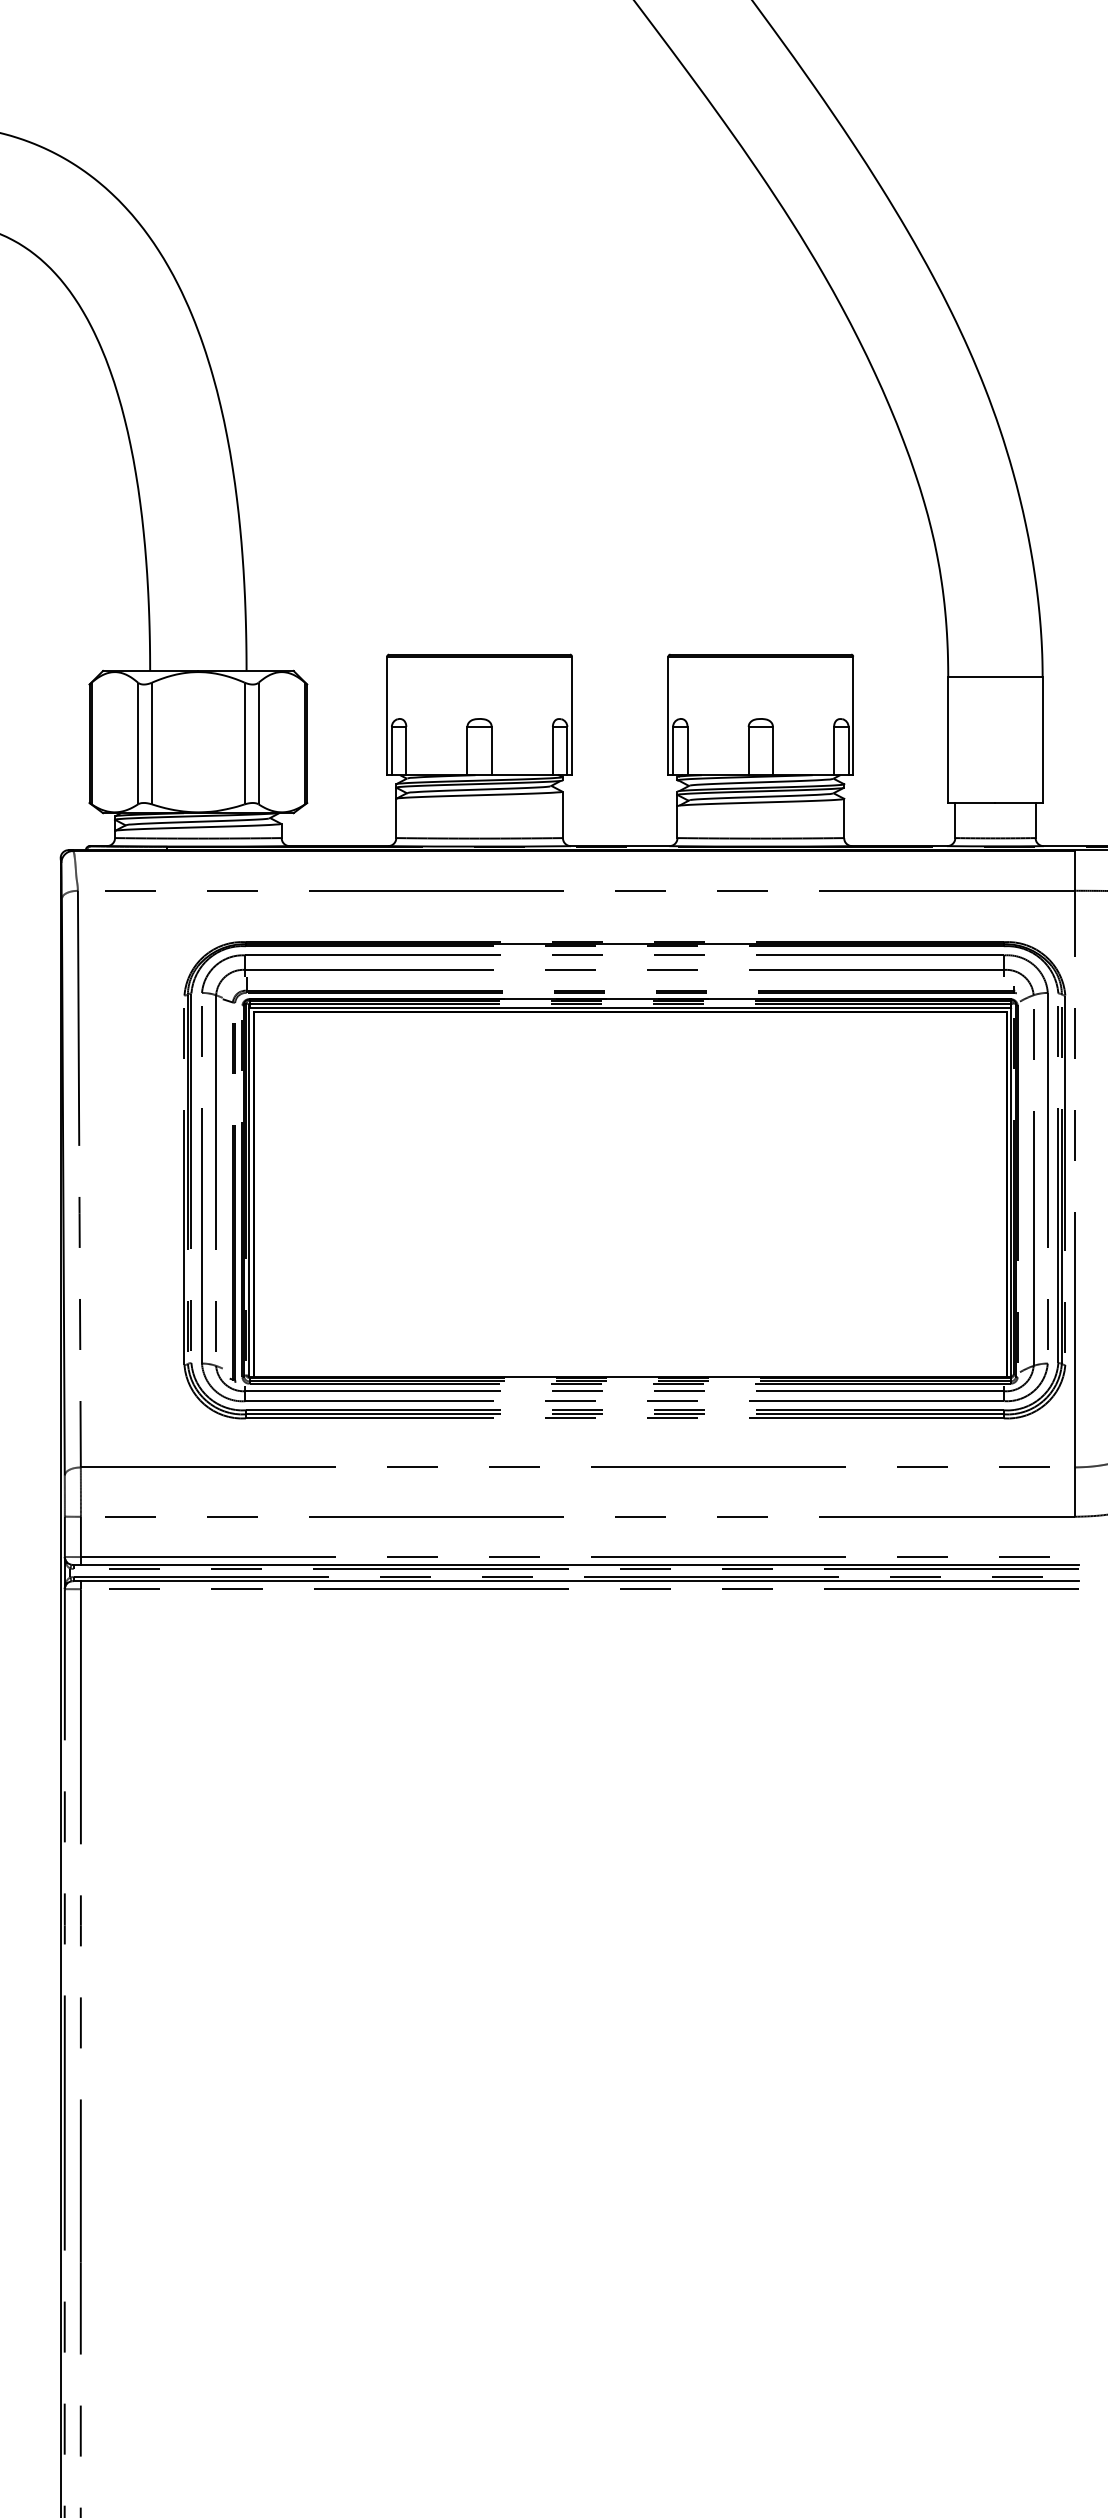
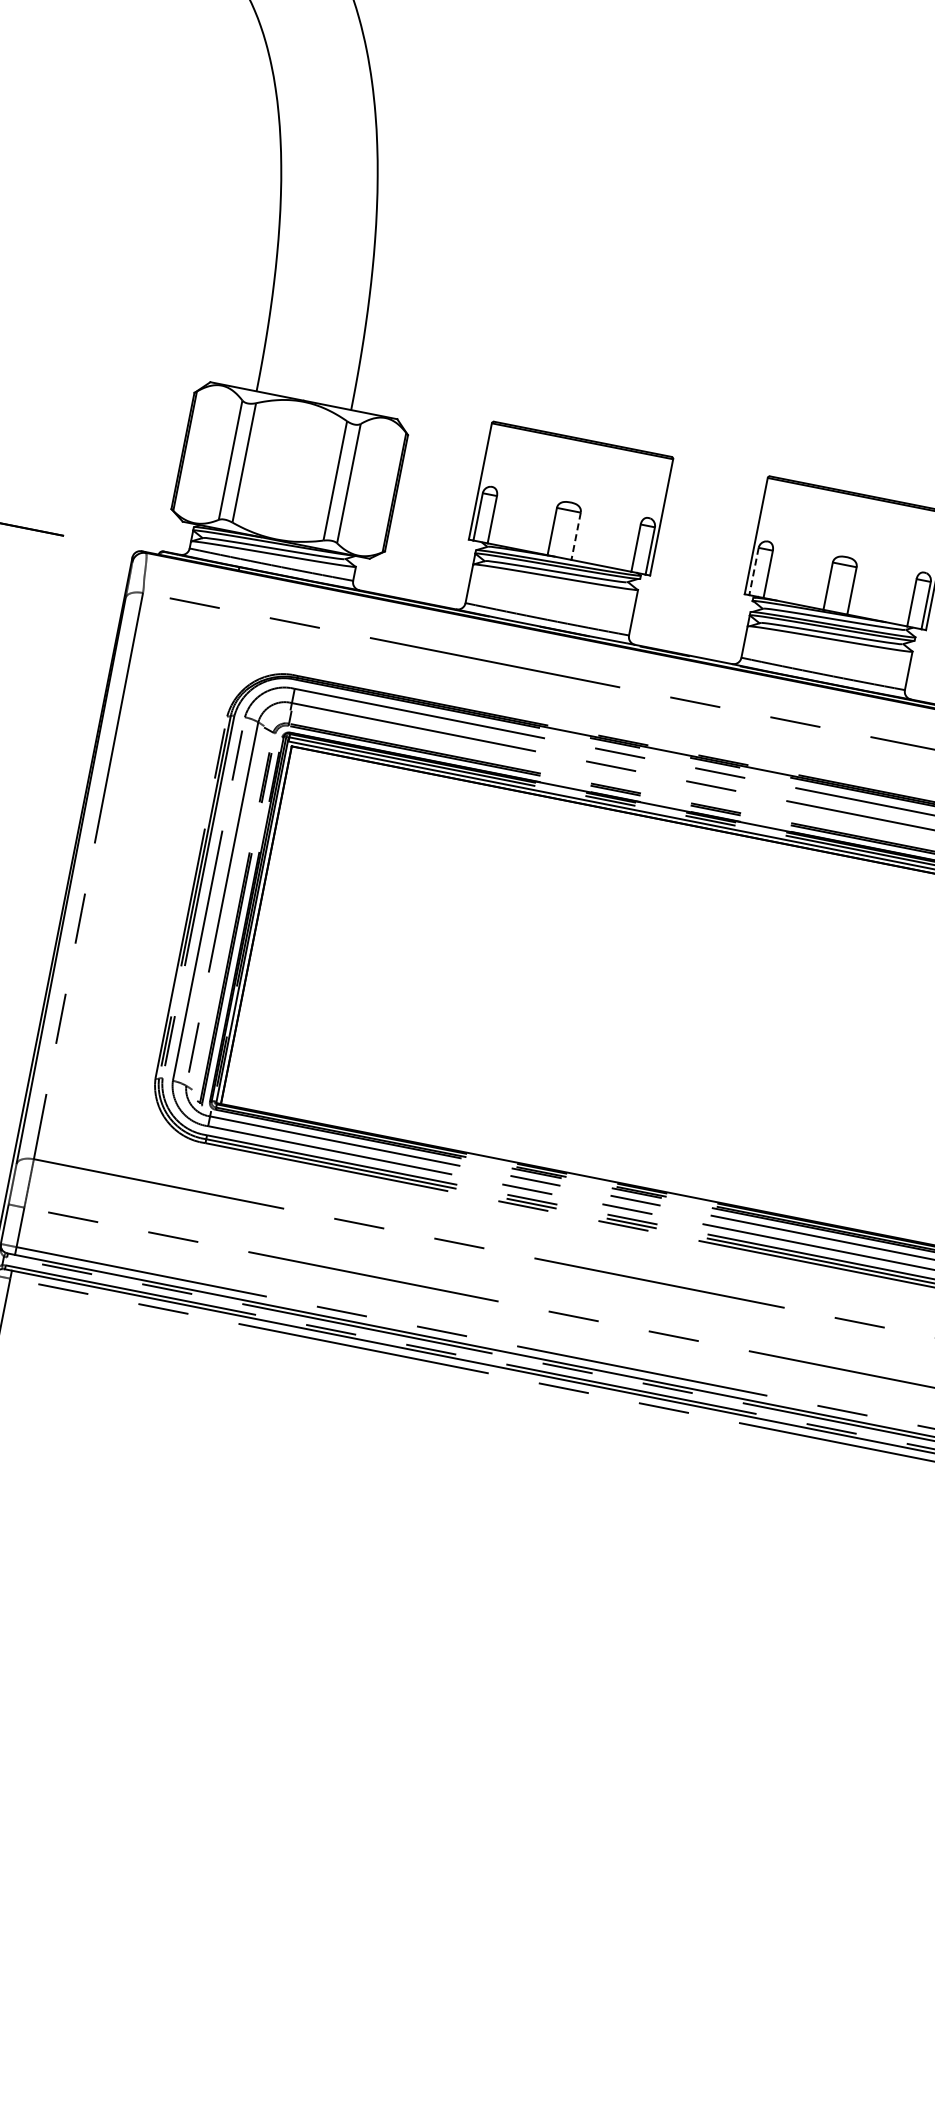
line: (491, 751) -> (575, 536), solid -> dashed
line: (673, 751) -> (754, 572), solid -> dashed

